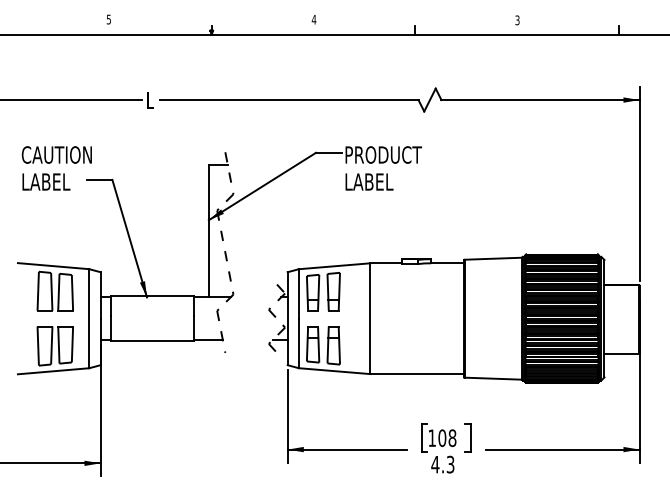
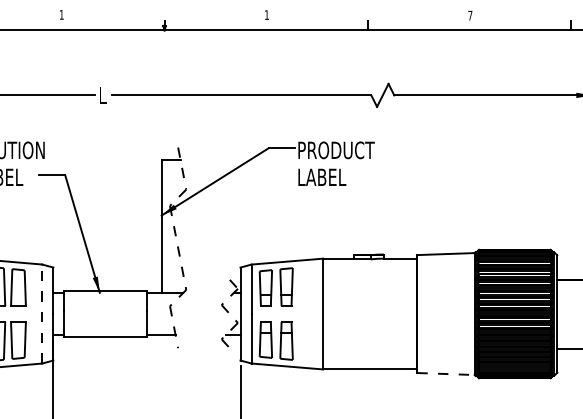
text: (108, 19) -> (61, 14), 5 -> 1
text: (313, 19) -> (266, 14), 4 -> 1
text: (517, 20) -> (470, 15), 3 -> 7
line: (89, 318) -> (42, 313), solid -> dashed
line: (493, 378) -> (446, 373), solid -> dashed

